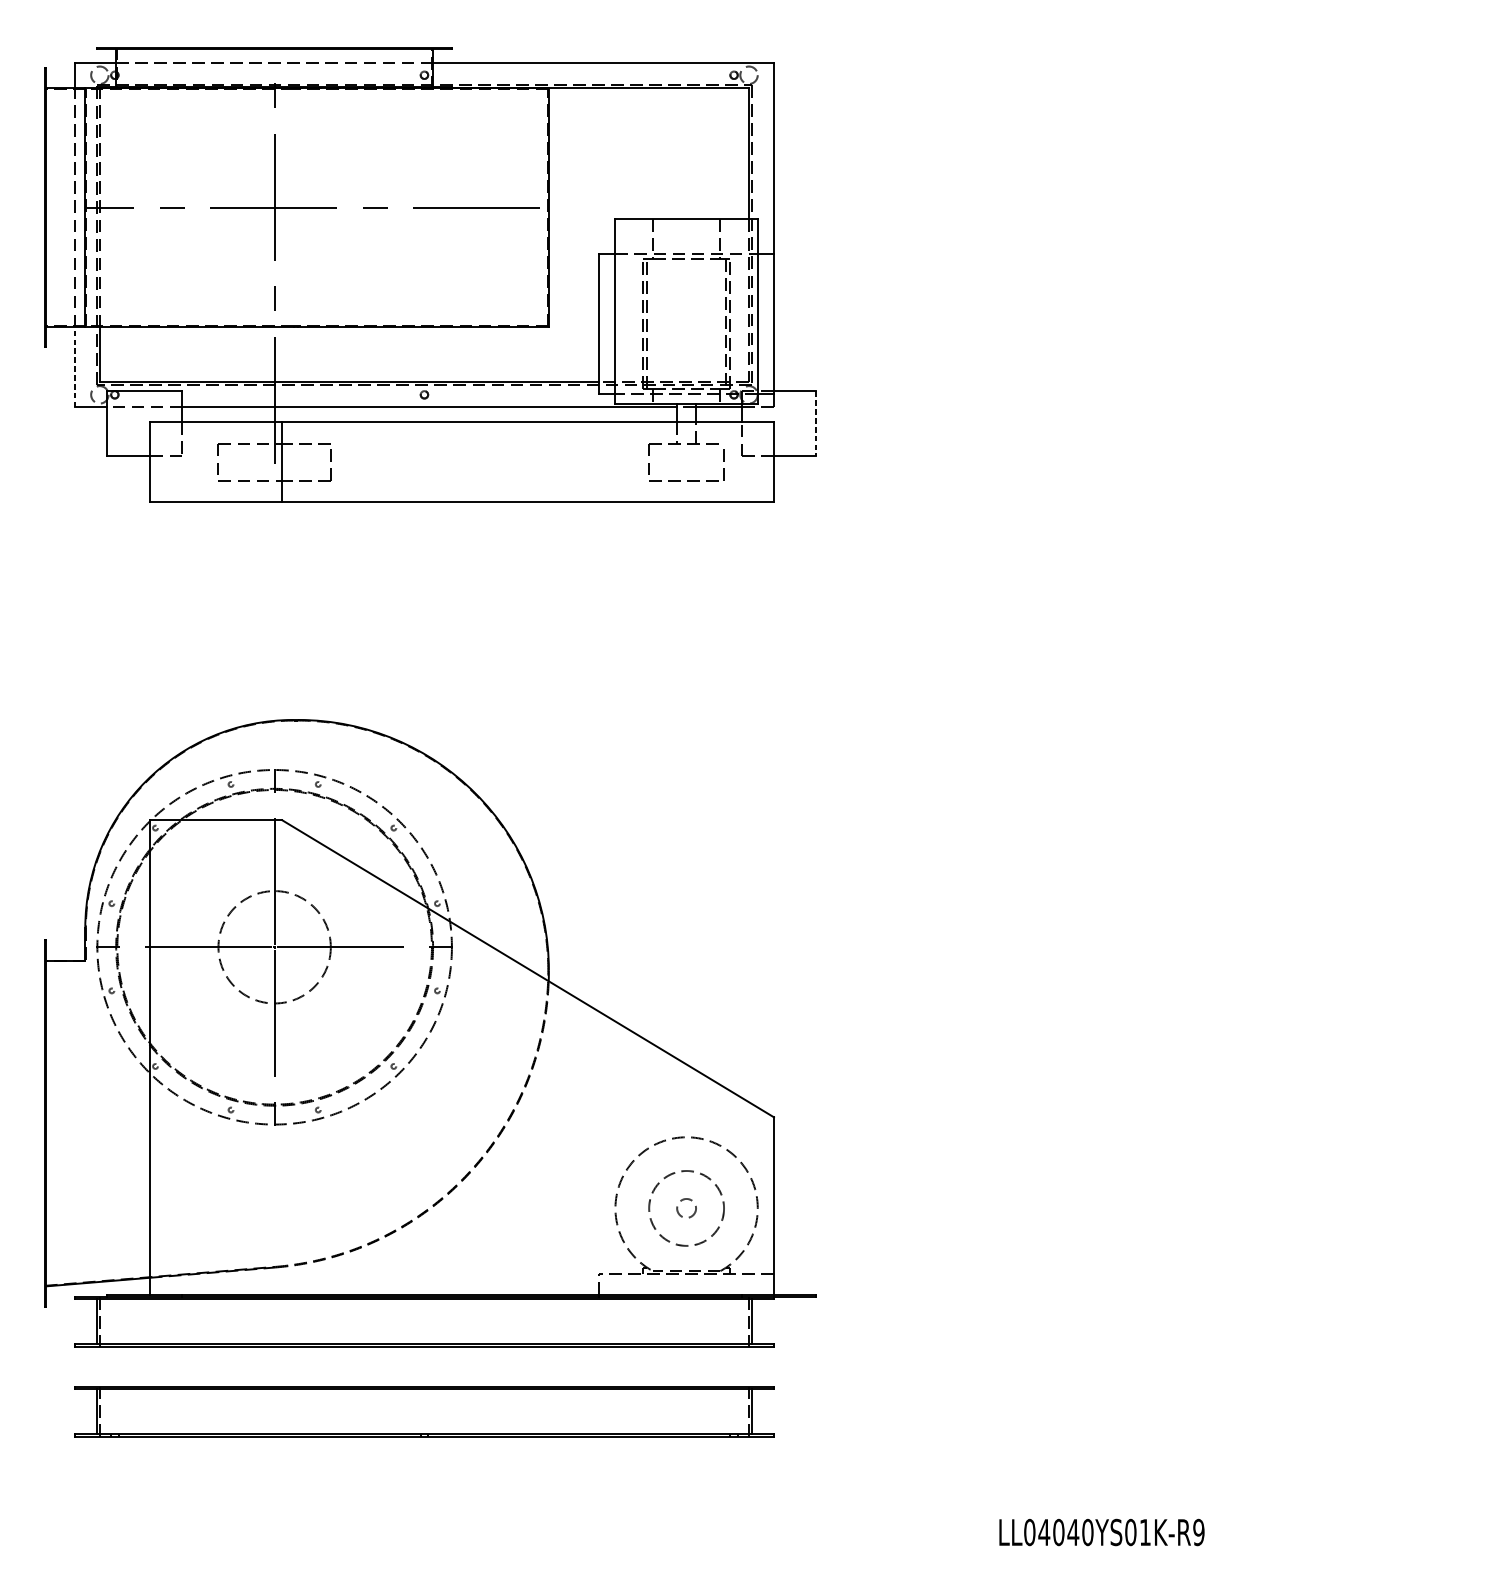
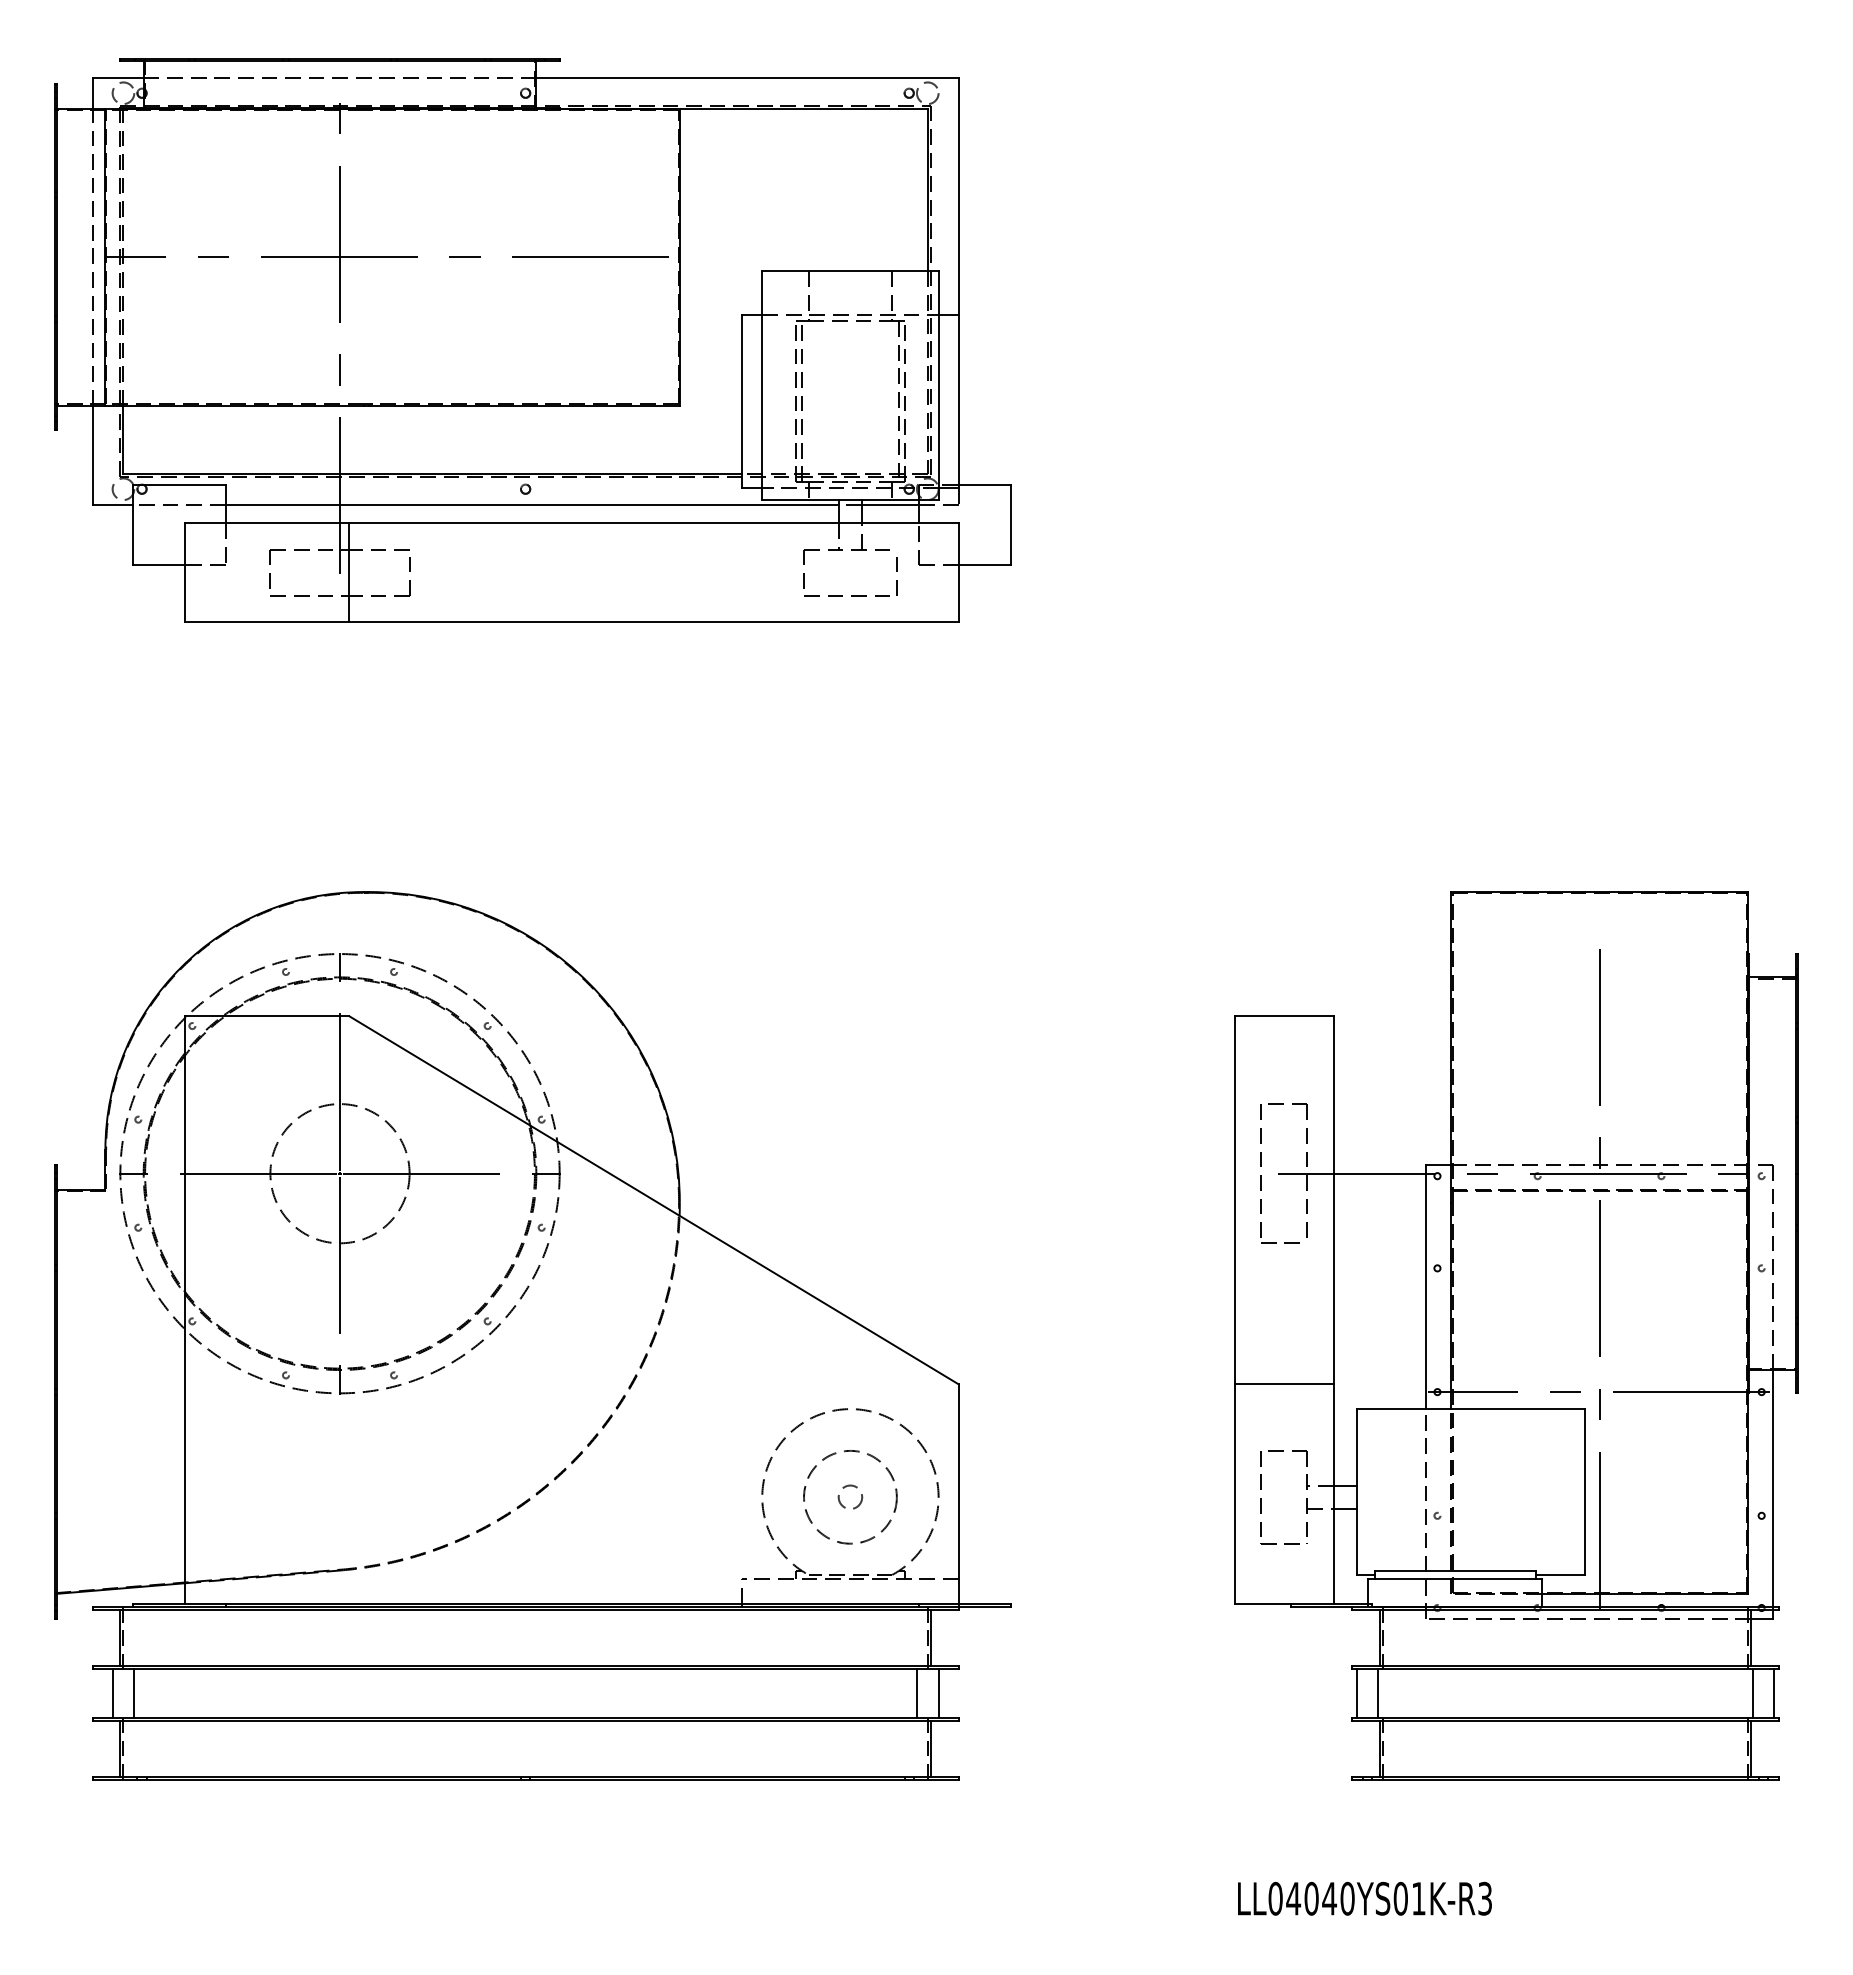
line: (74, 367) -> (92, 455), dashed -> solid
line: (816, 424) -> (1011, 525), dashed -> solid
part: (1224, 1077) -> (1516, 1335), added
line: (91, 1366) -> (112, 1693), added
line: (108, 1366) -> (134, 1693), added
line: (739, 1366) -> (916, 1693), added
line: (757, 1366) -> (938, 1693), added
text: (1199, 1532) -> (1485, 1898), LL04040YS01K-R9 -> LL04040YS01K-R3

